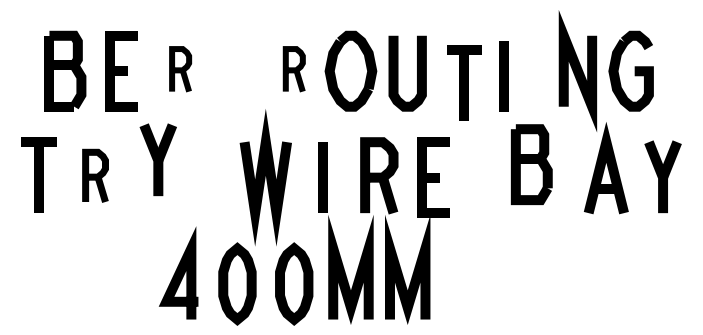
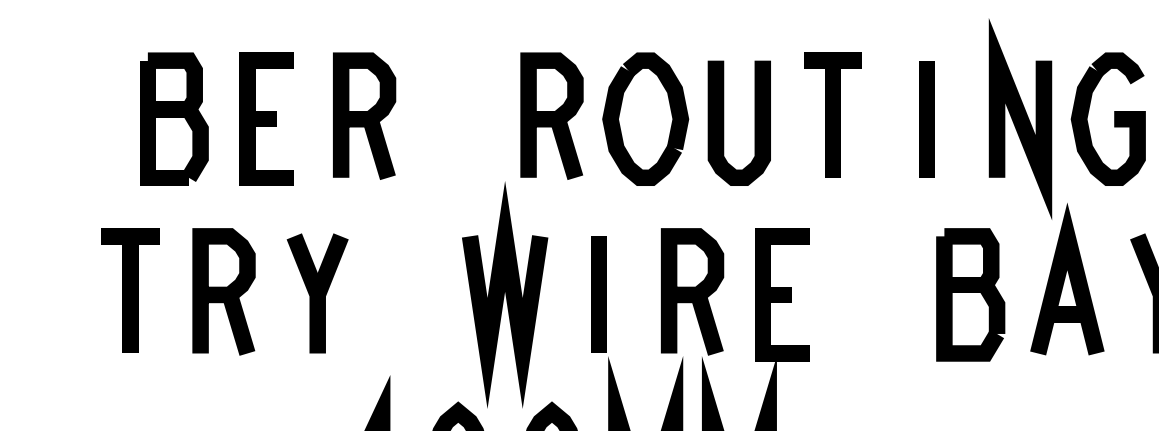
part: (180, 68) -> (364, 114), size x1.67
part: (294, 68) -> (552, 114), size x1.67
line: (503, 76) -> (925, 119), moved
part: (464, 82) -> (833, 114), moved
part: (157, 159) -> (316, 293), moved
part: (531, 164) -> (970, 294), moved
part: (95, 175) -> (223, 291), size x1.43

